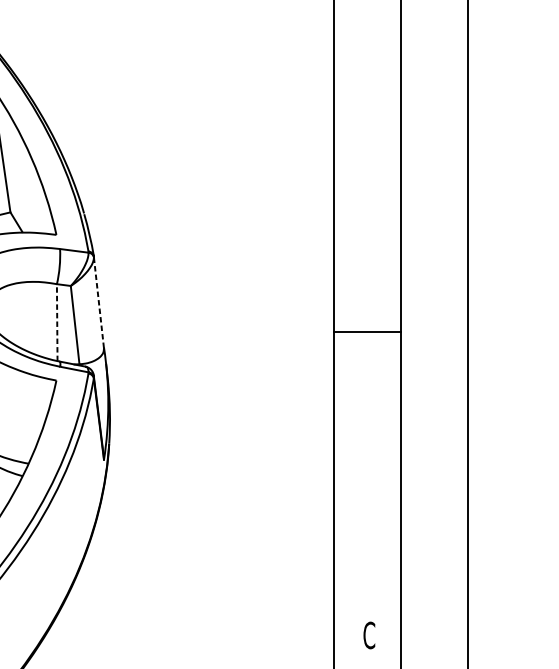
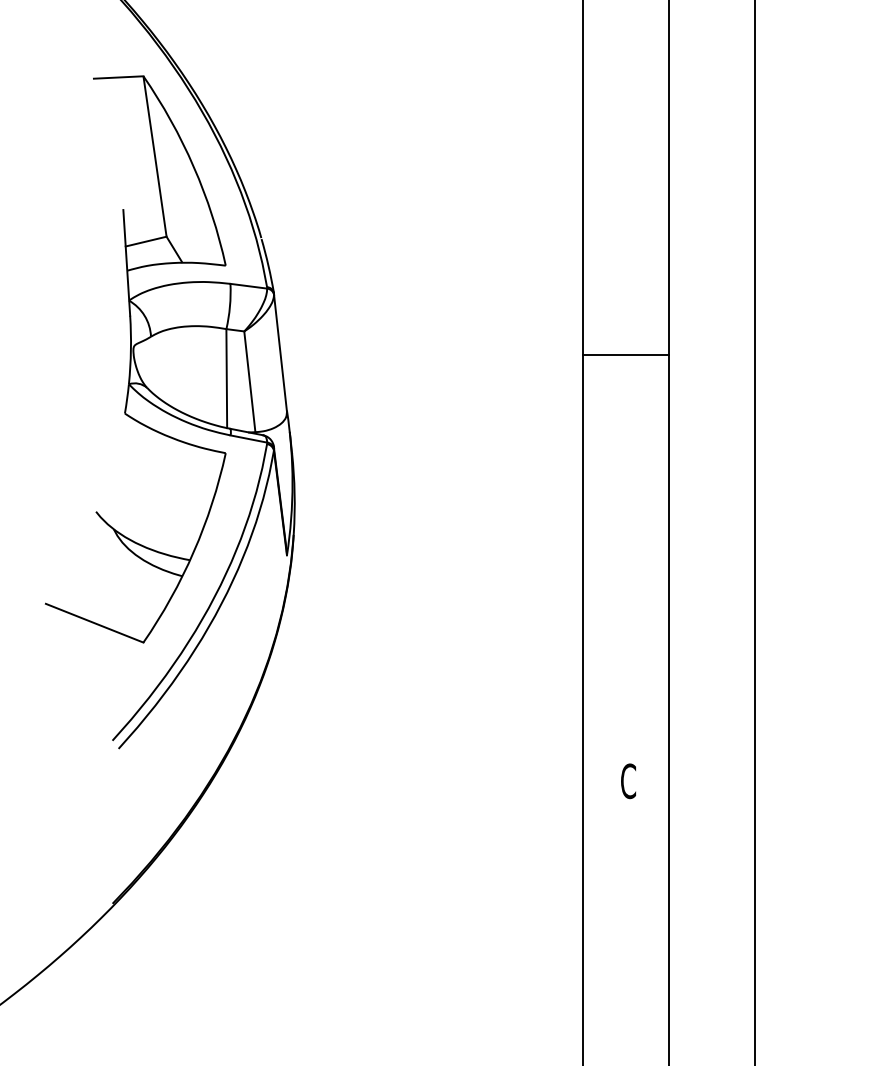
line: (98, 301) -> (280, 351), dashed -> solid
line: (57, 322) -> (226, 378), dashed -> solid
line: (366, 331) -> (625, 354), moved

